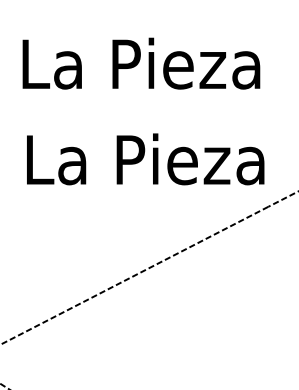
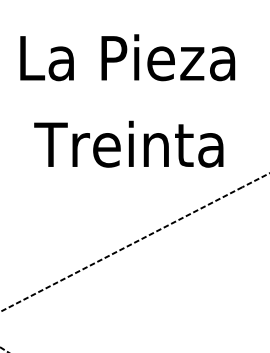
text: (145, 158) -> (131, 143), La Pieza -> Treinta

